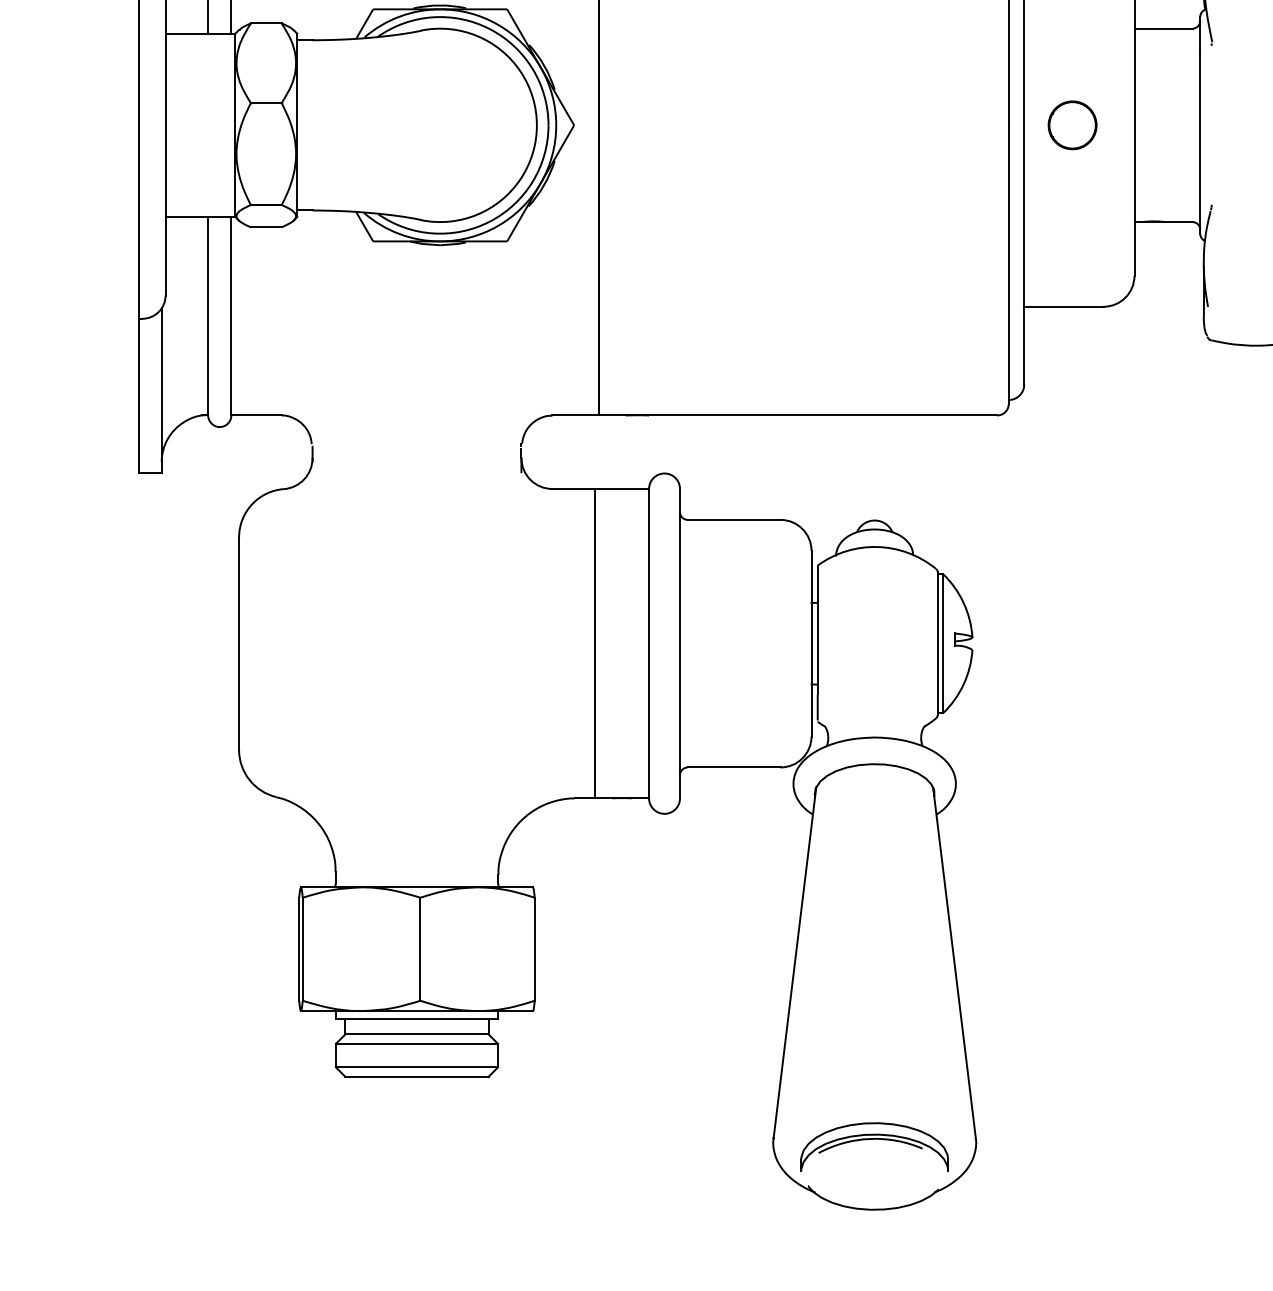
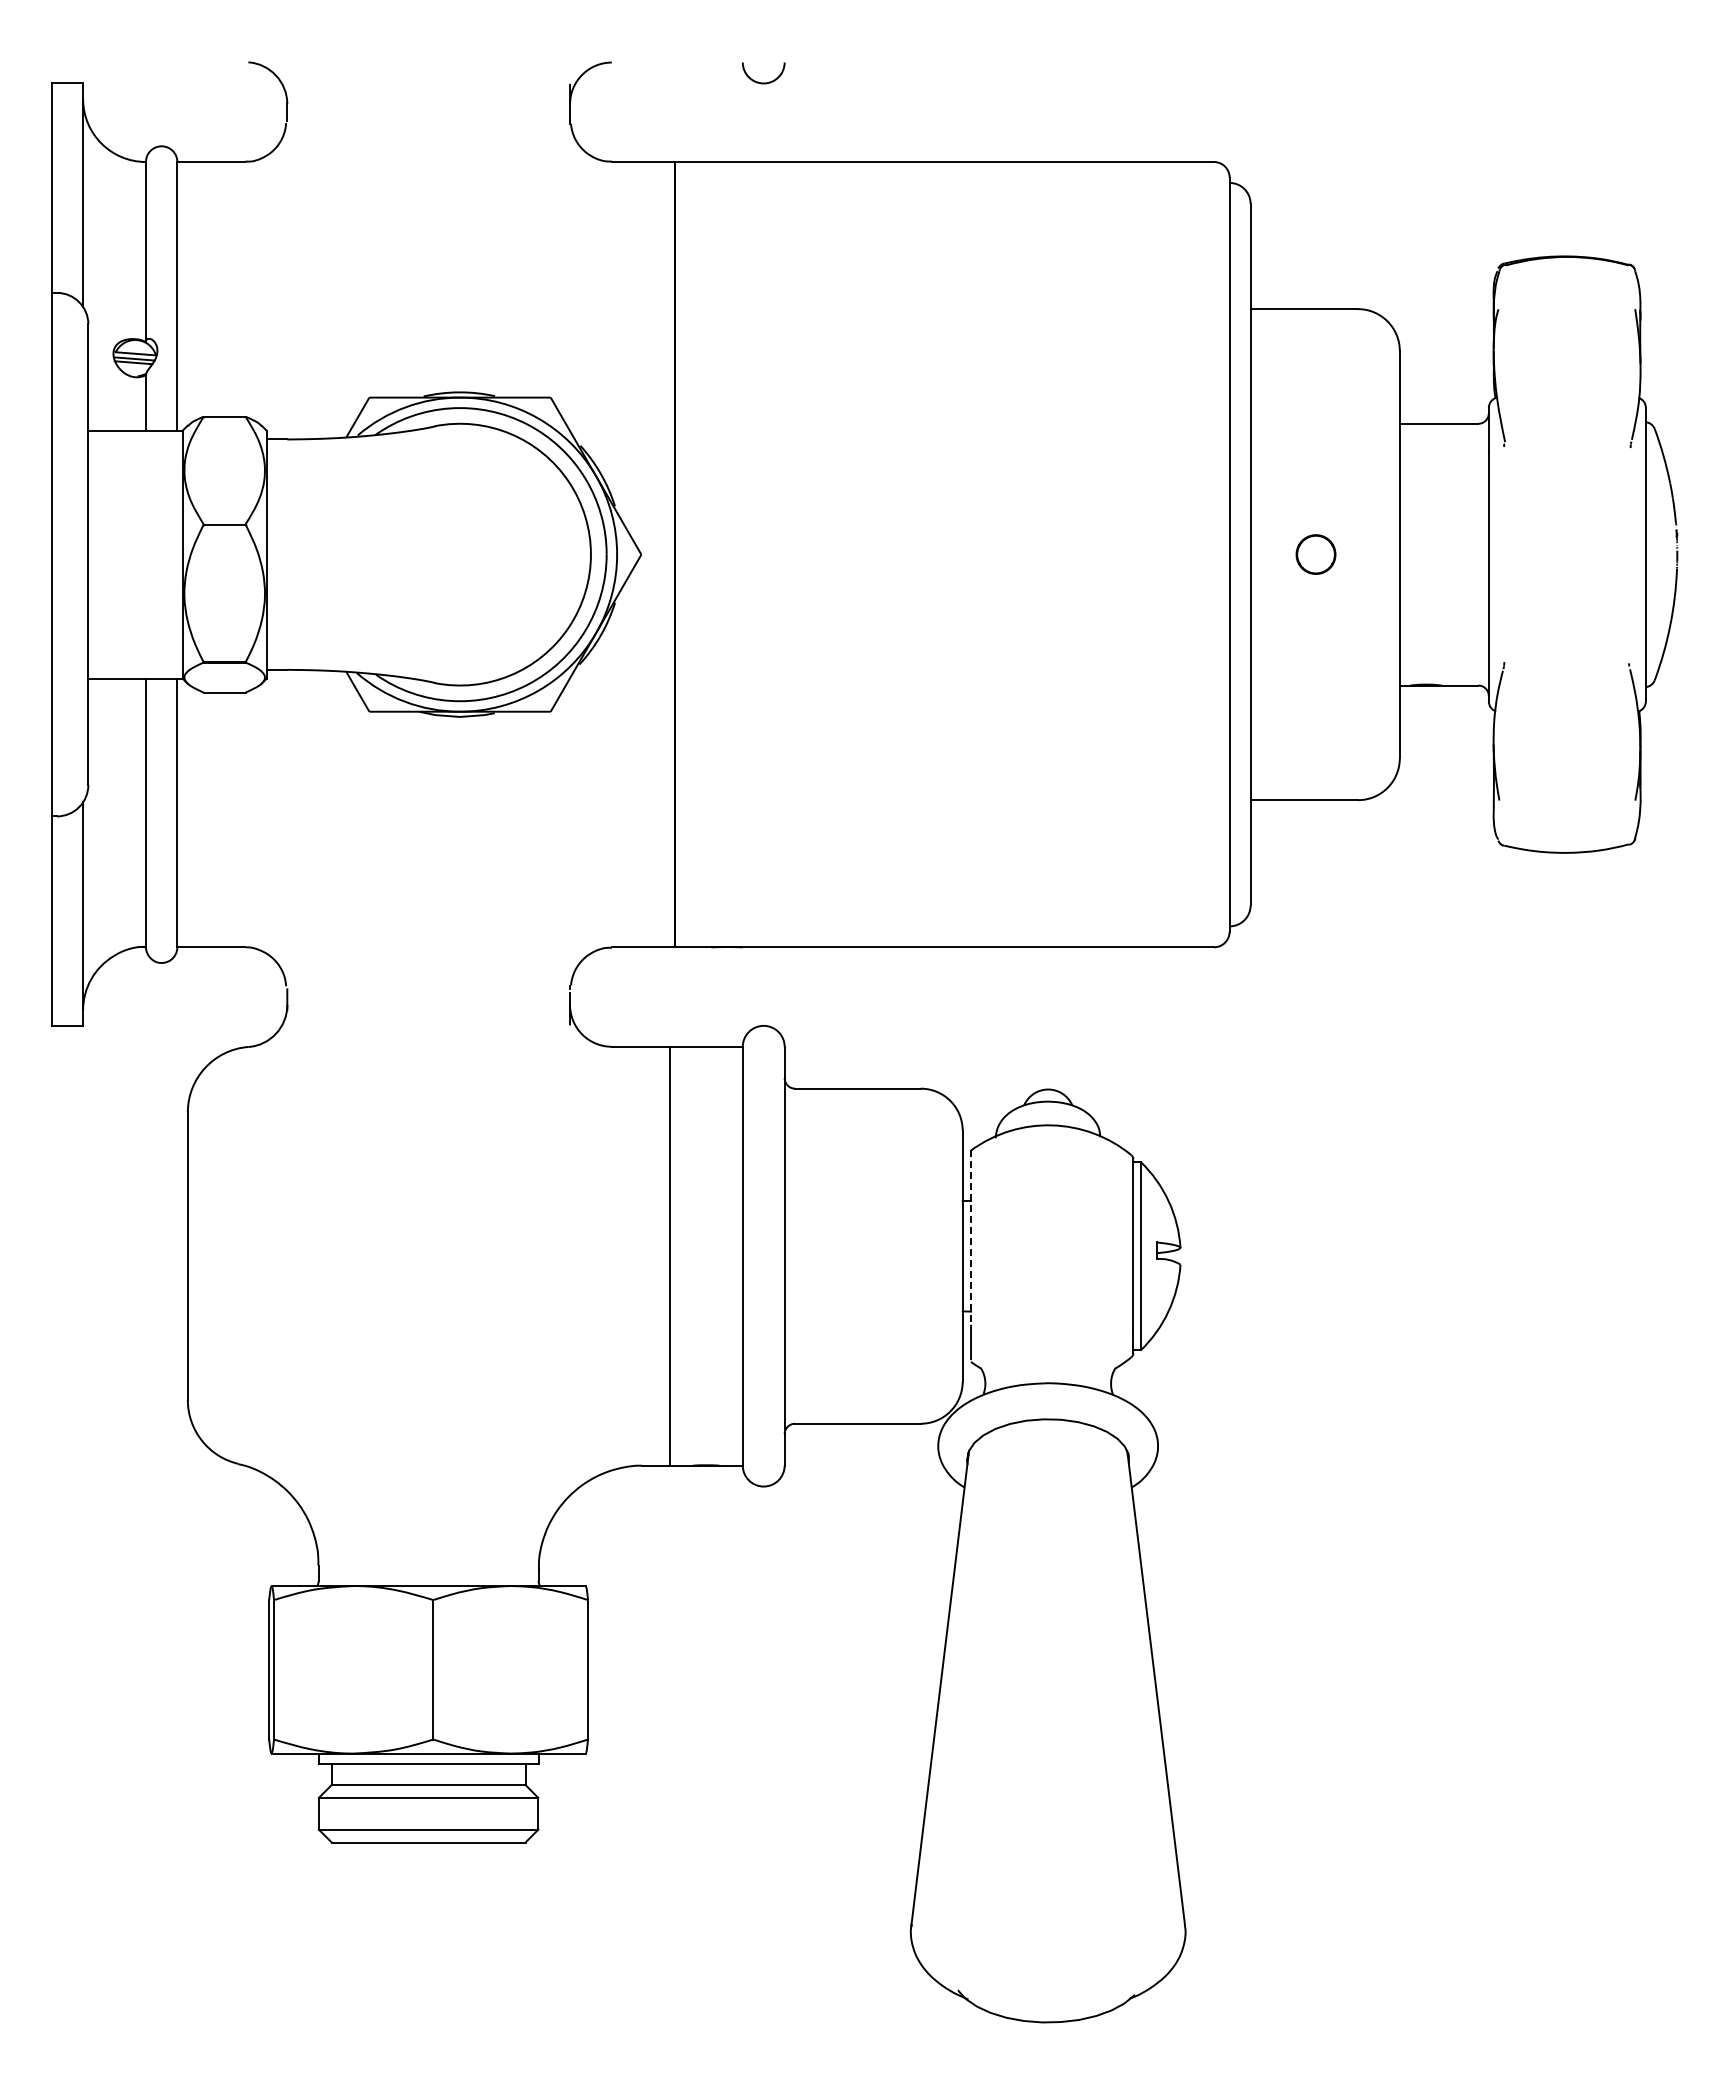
part: (1072, 125) -> (1315, 554), size x0.6
line: (818, 630) -> (971, 1238), solid -> dashed
part: (874, 1139) -> (1047, 1927), removed

